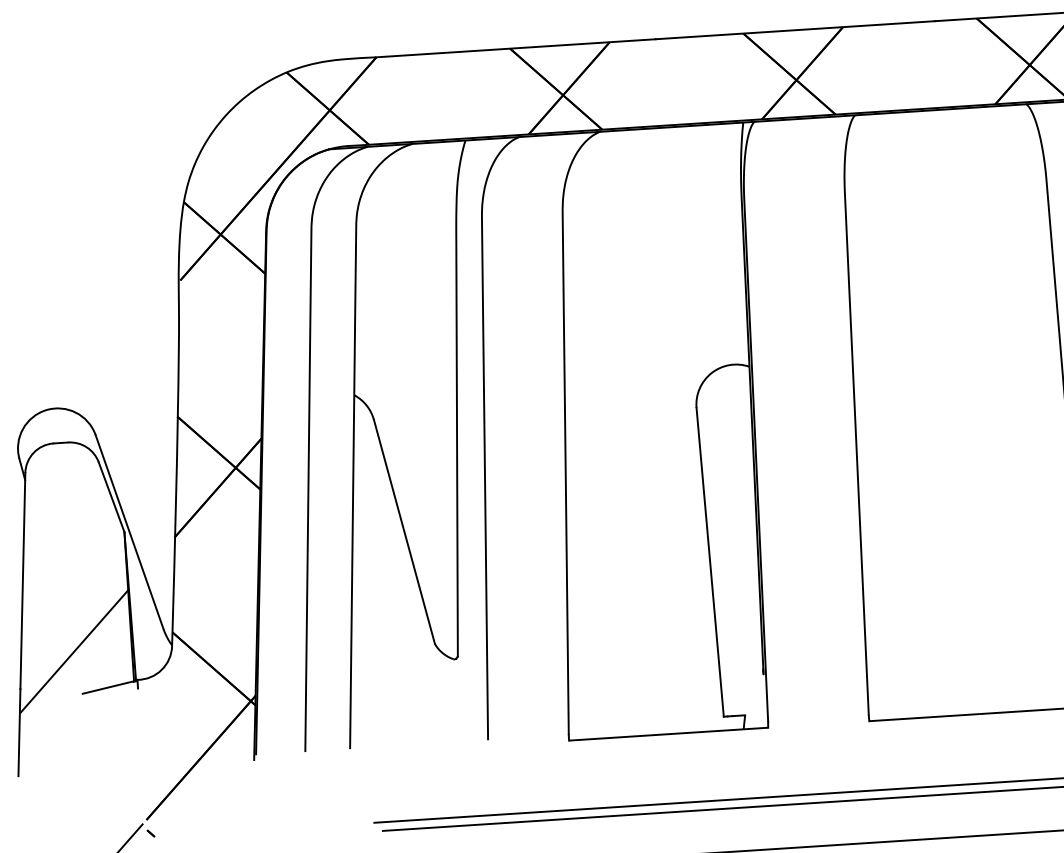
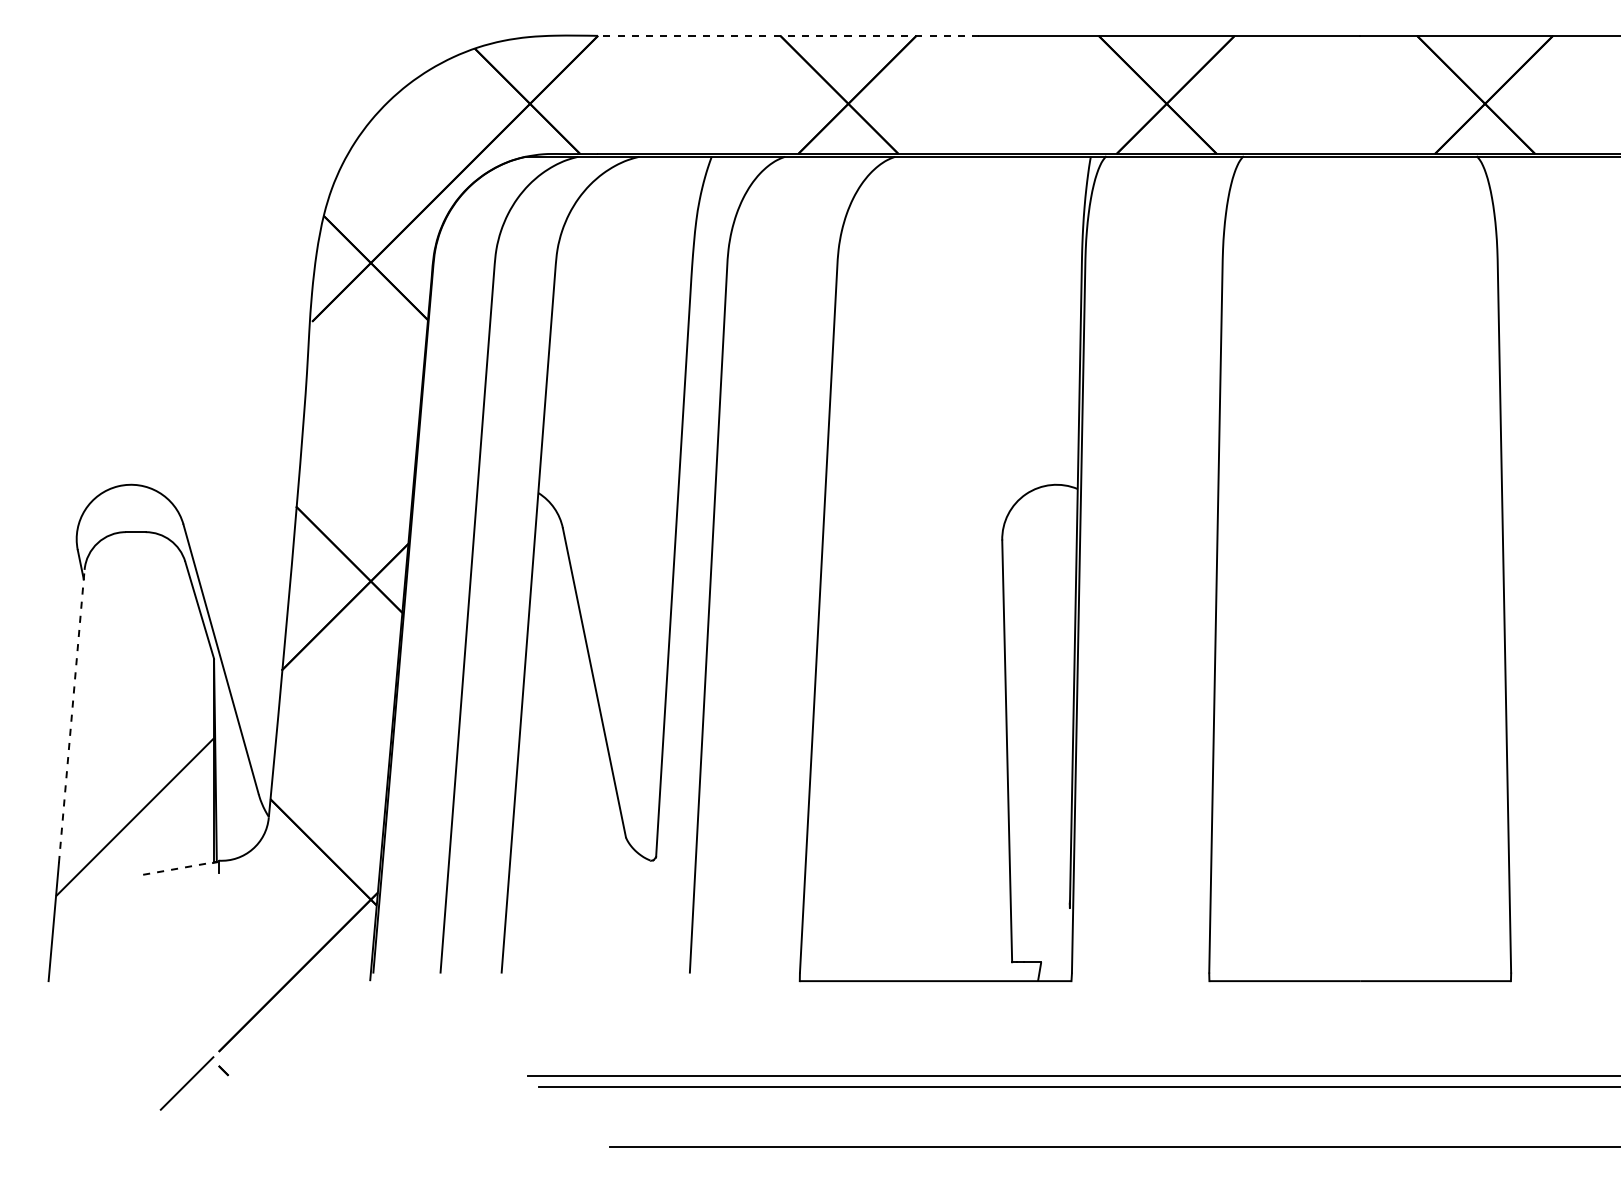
line: (515, 48) -> (788, 35), solid -> dashed
line: (22, 580) -> (71, 715), solid -> dashed
line: (108, 687) -> (178, 868), solid -> dashed

